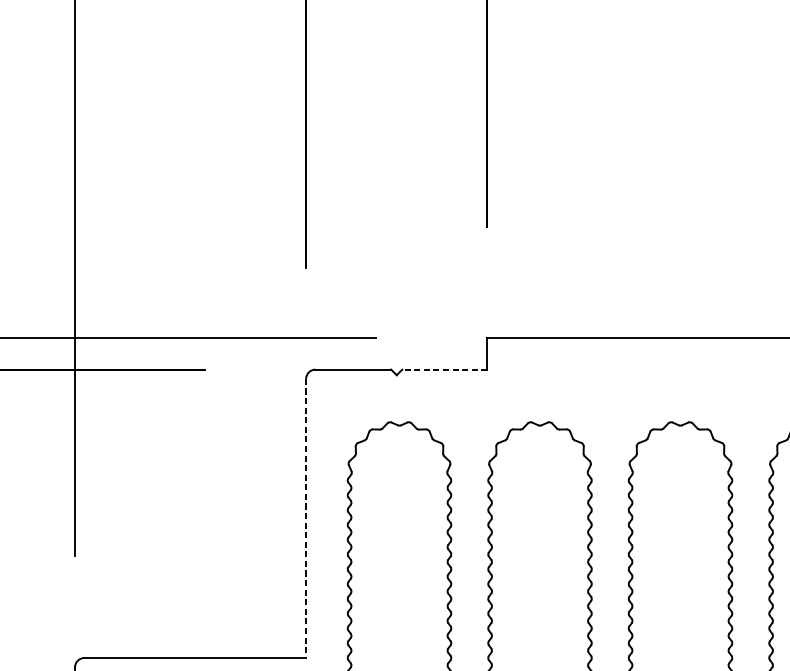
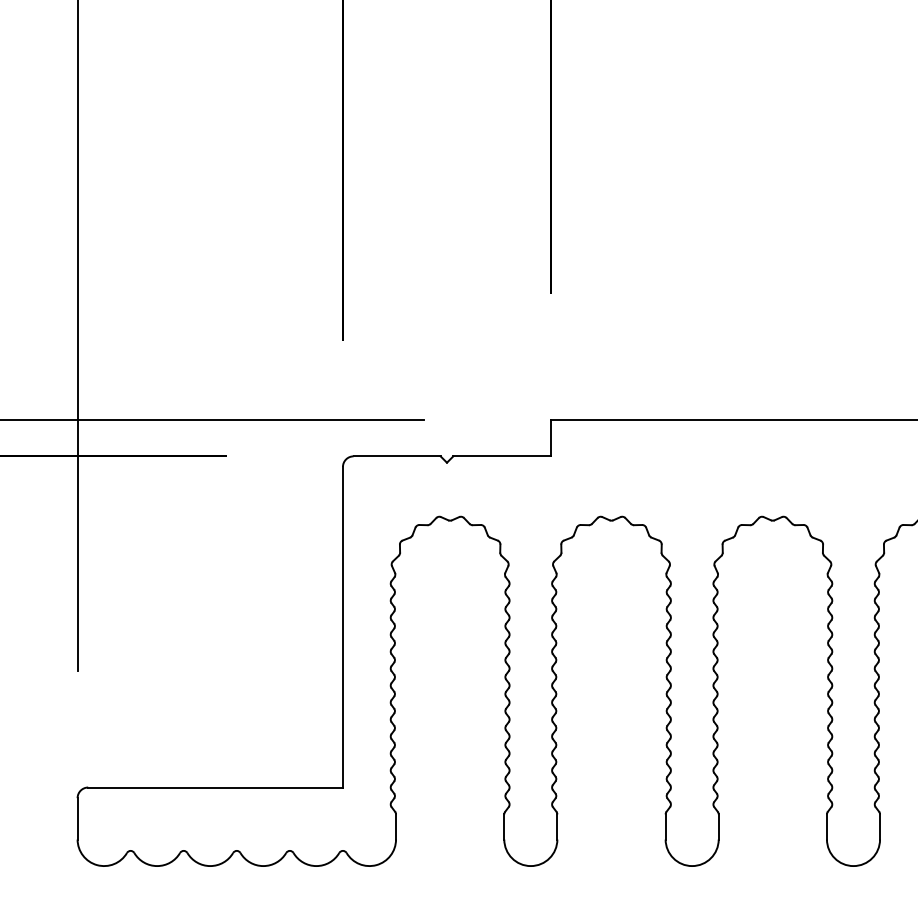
line: (445, 369) -> (502, 456), dashed -> solid
line: (305, 518) -> (342, 627), dashed -> solid

